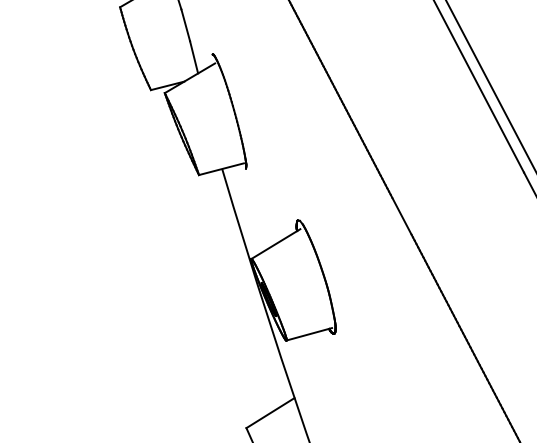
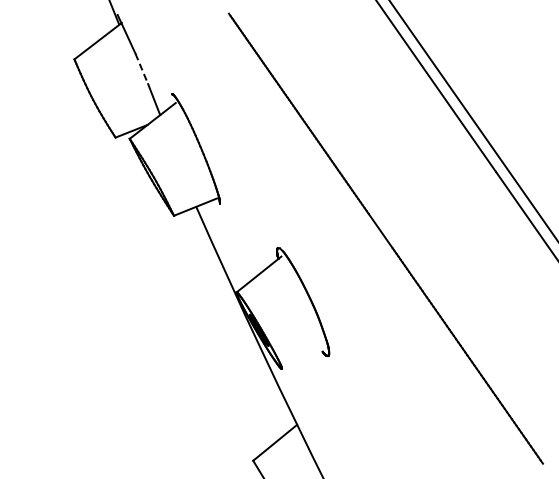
line: (186, 25) -> (142, 69), solid -> dashed
line: (309, 334) -> (303, 359), removed

